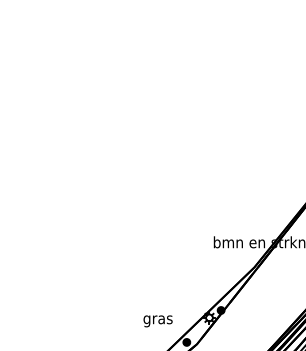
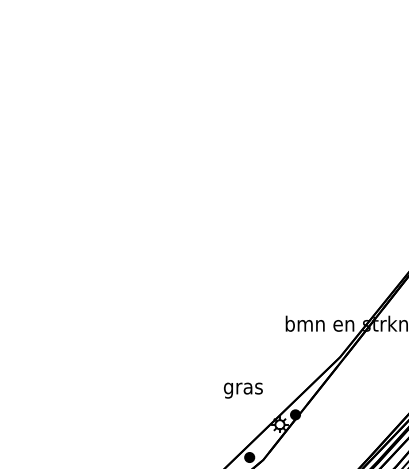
text: (157, 321) -> (242, 390), moved

